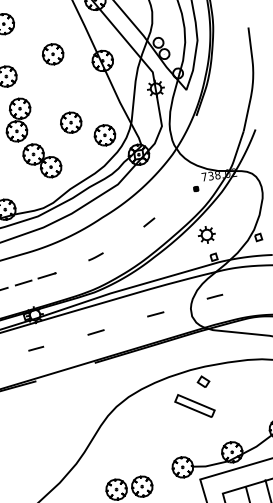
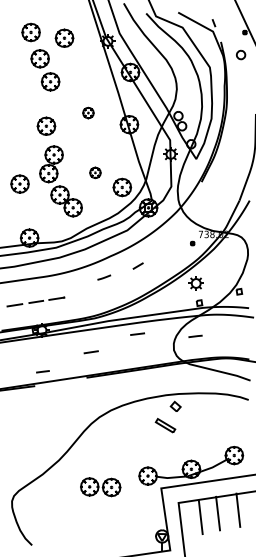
part: (53, 53) -> (88, 112), size x0.6
part: (71, 122) -> (95, 172), size x0.6
line: (148, 221) -> (137, 265), moved
line: (96, 256) -> (104, 277), moved
line: (155, 313) -> (137, 333), moved
line: (35, 348) -> (42, 371), moved
part: (194, 405) -> (165, 425), size x0.6

